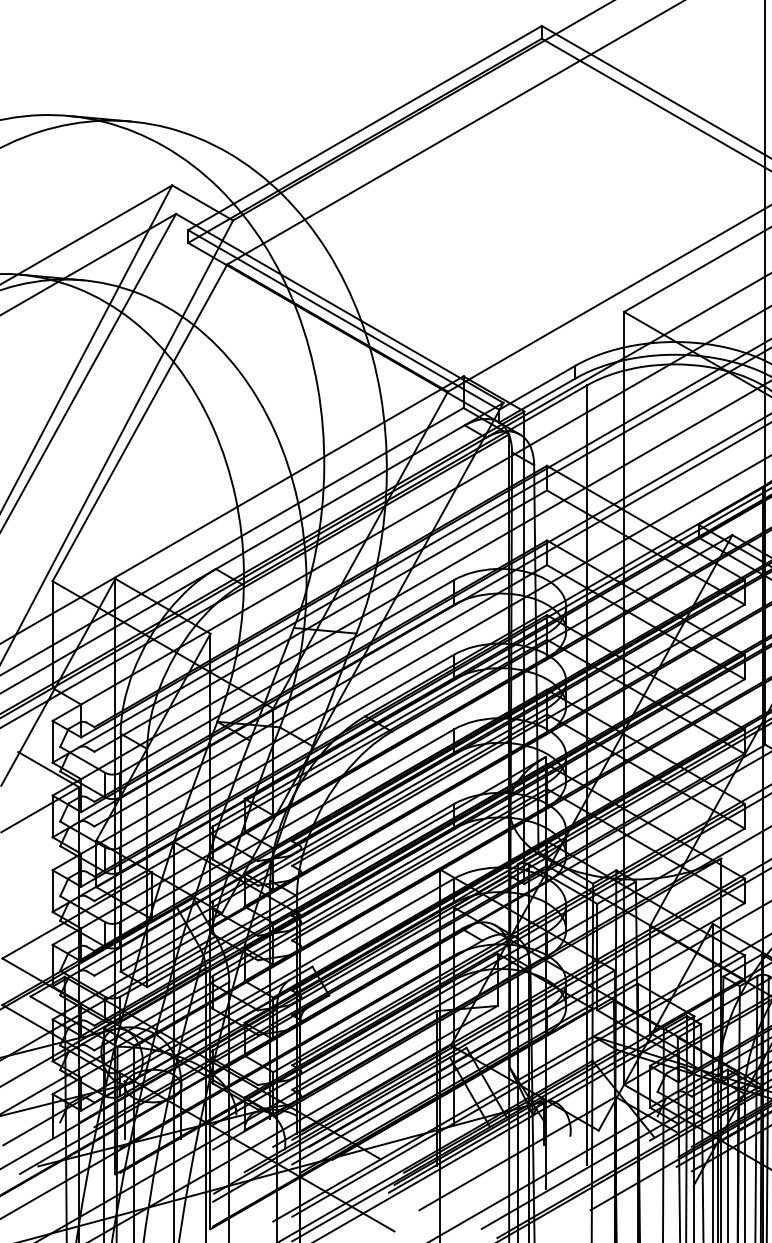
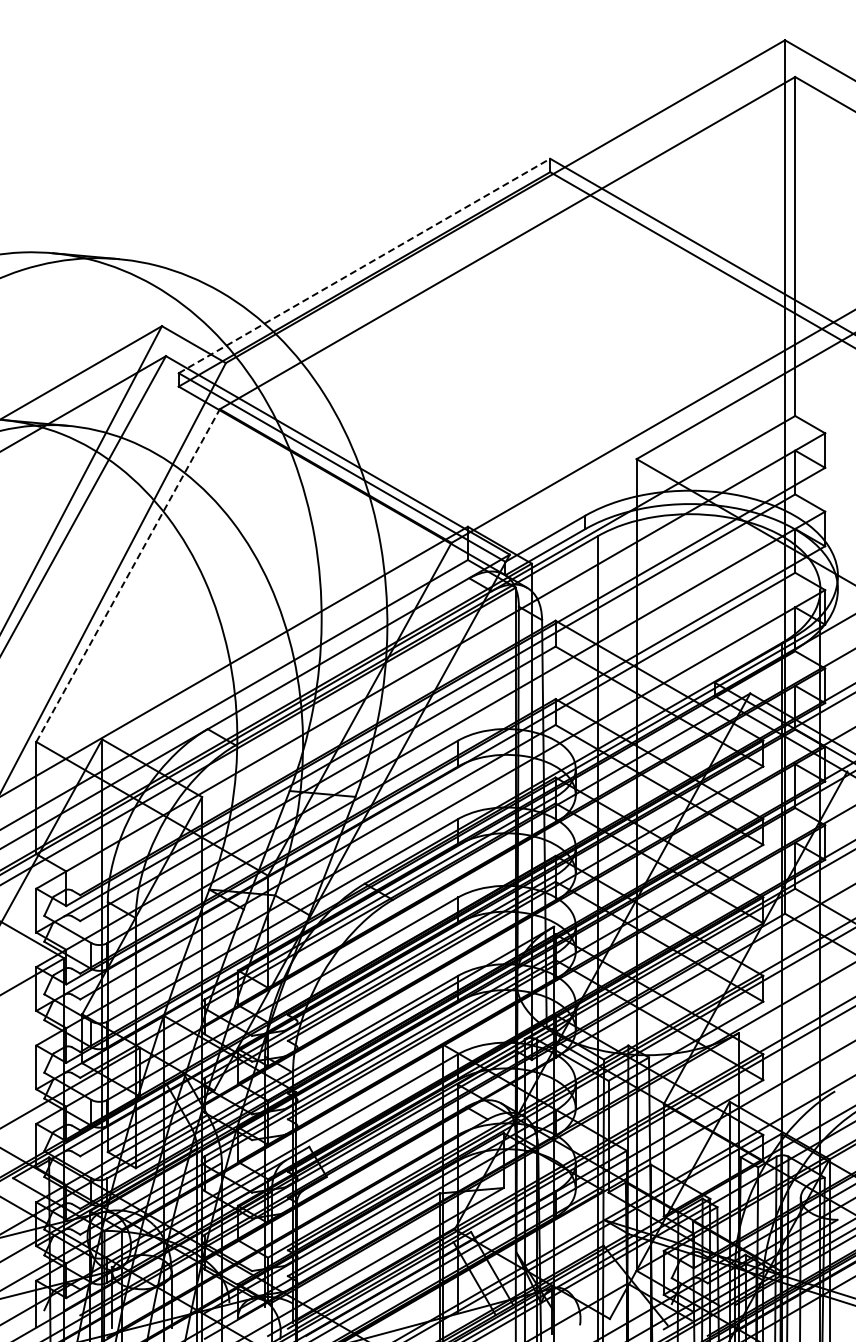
line: (365, 127) -> (364, 265), solid -> dashed
line: (140, 422) -> (128, 575), solid -> dashed

